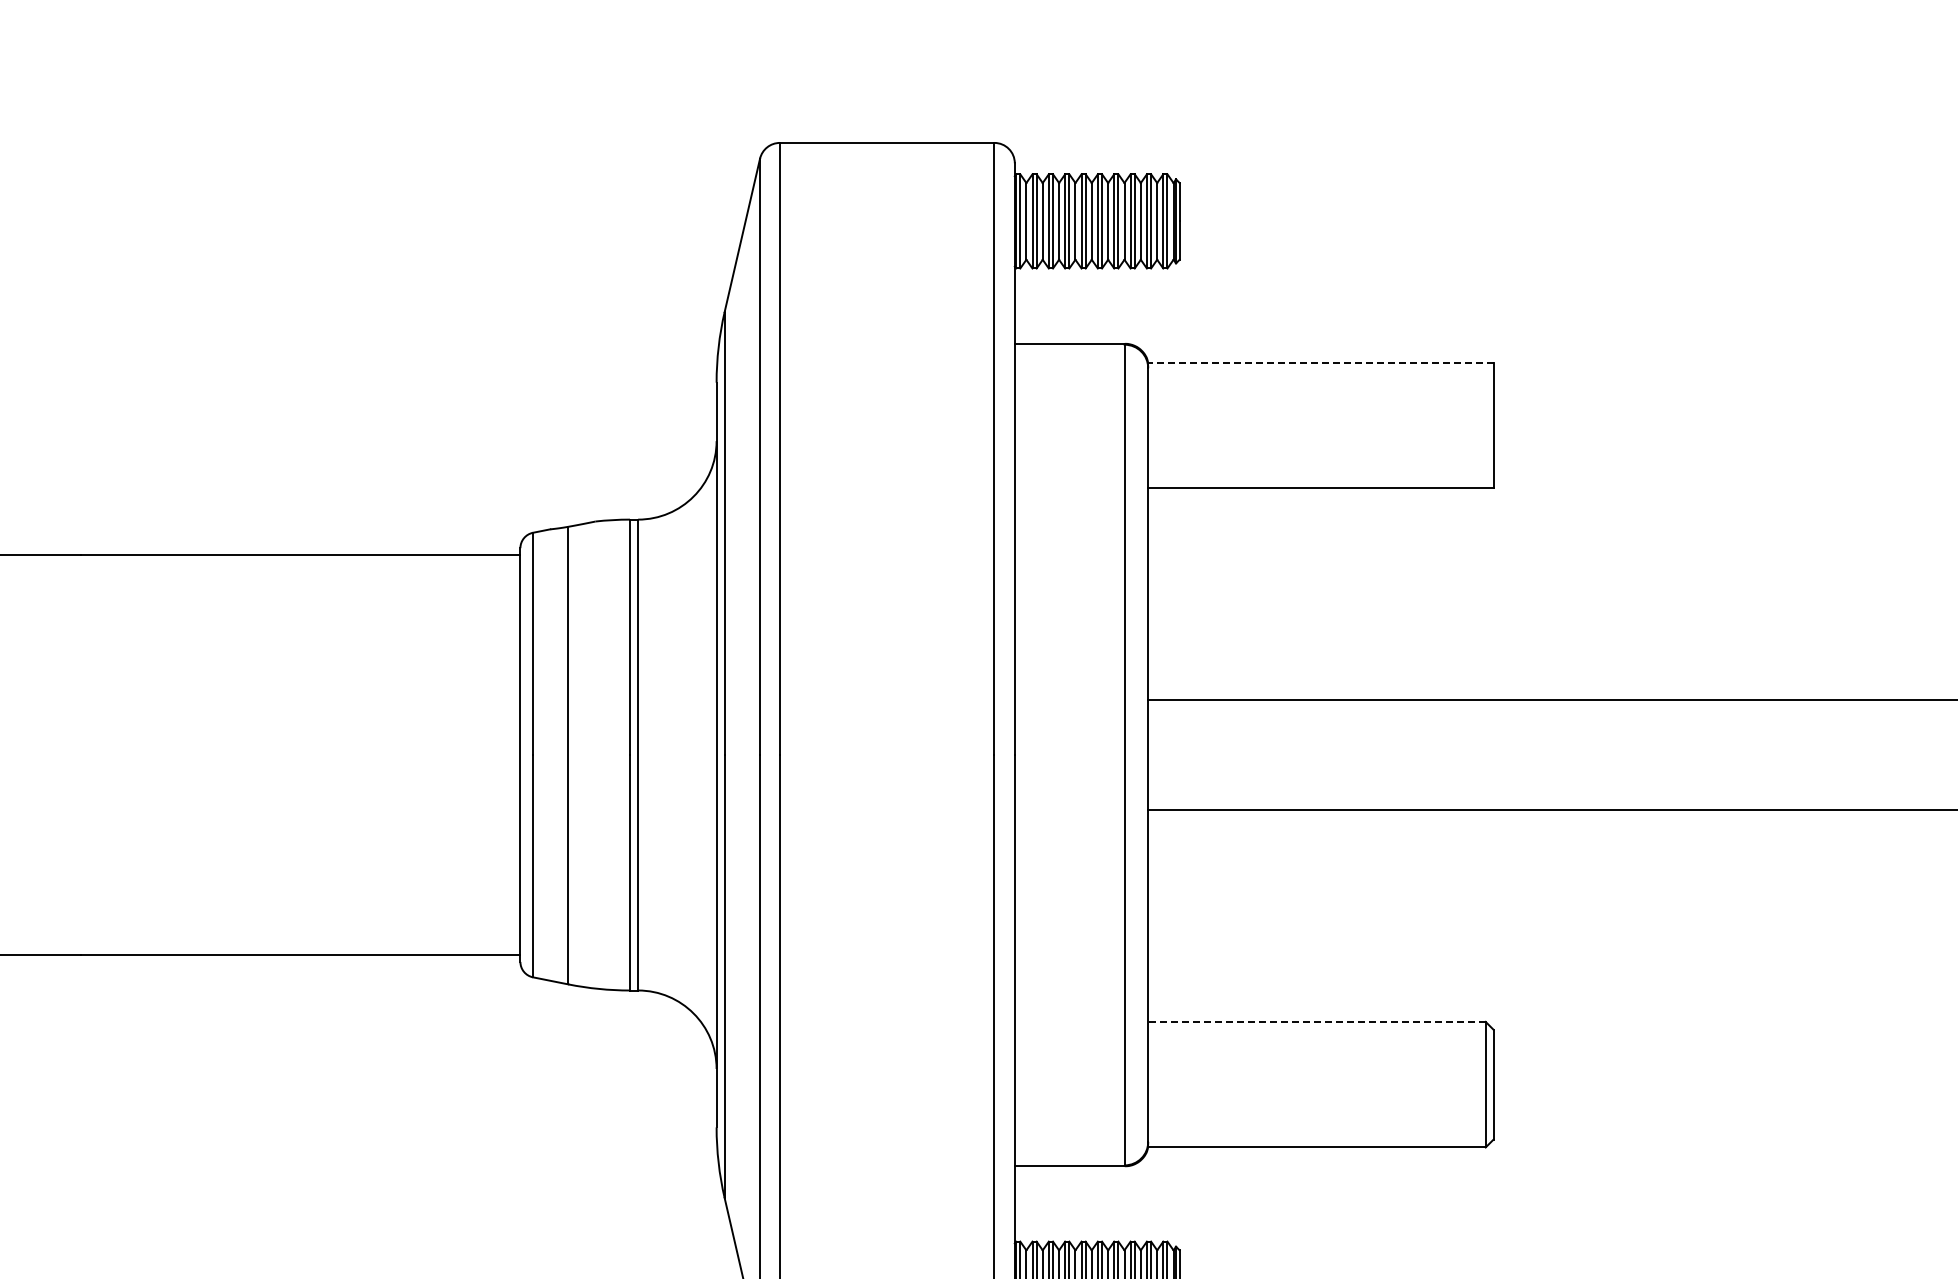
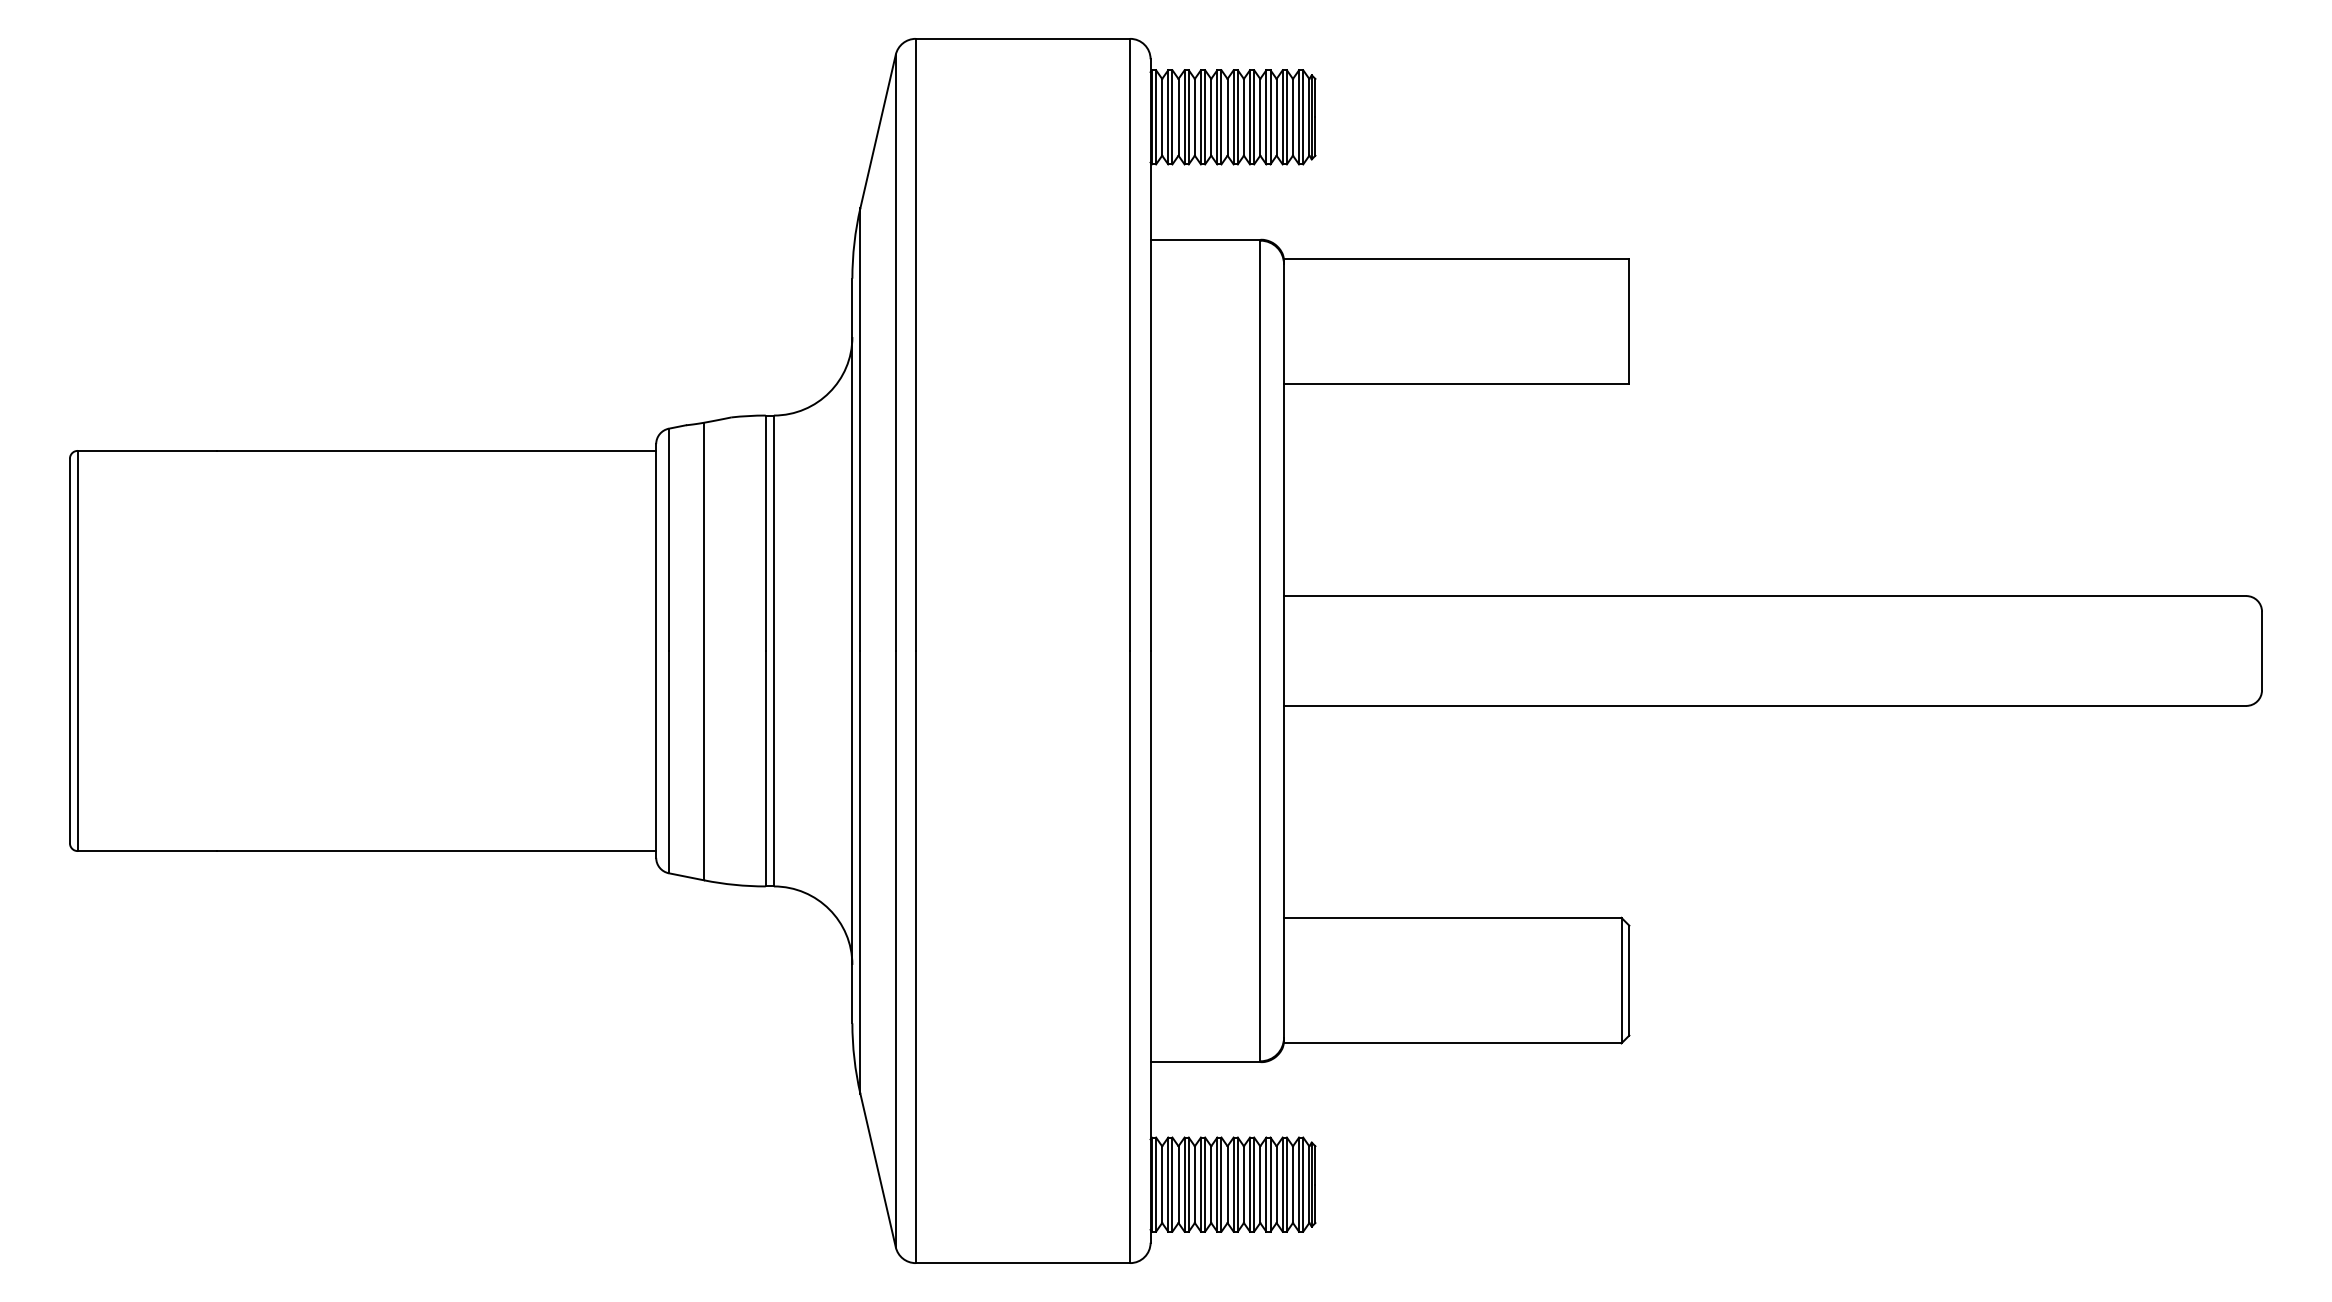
line: (1320, 362) -> (1456, 258), dashed -> solid
line: (1316, 1021) -> (1452, 917), dashed -> solid

